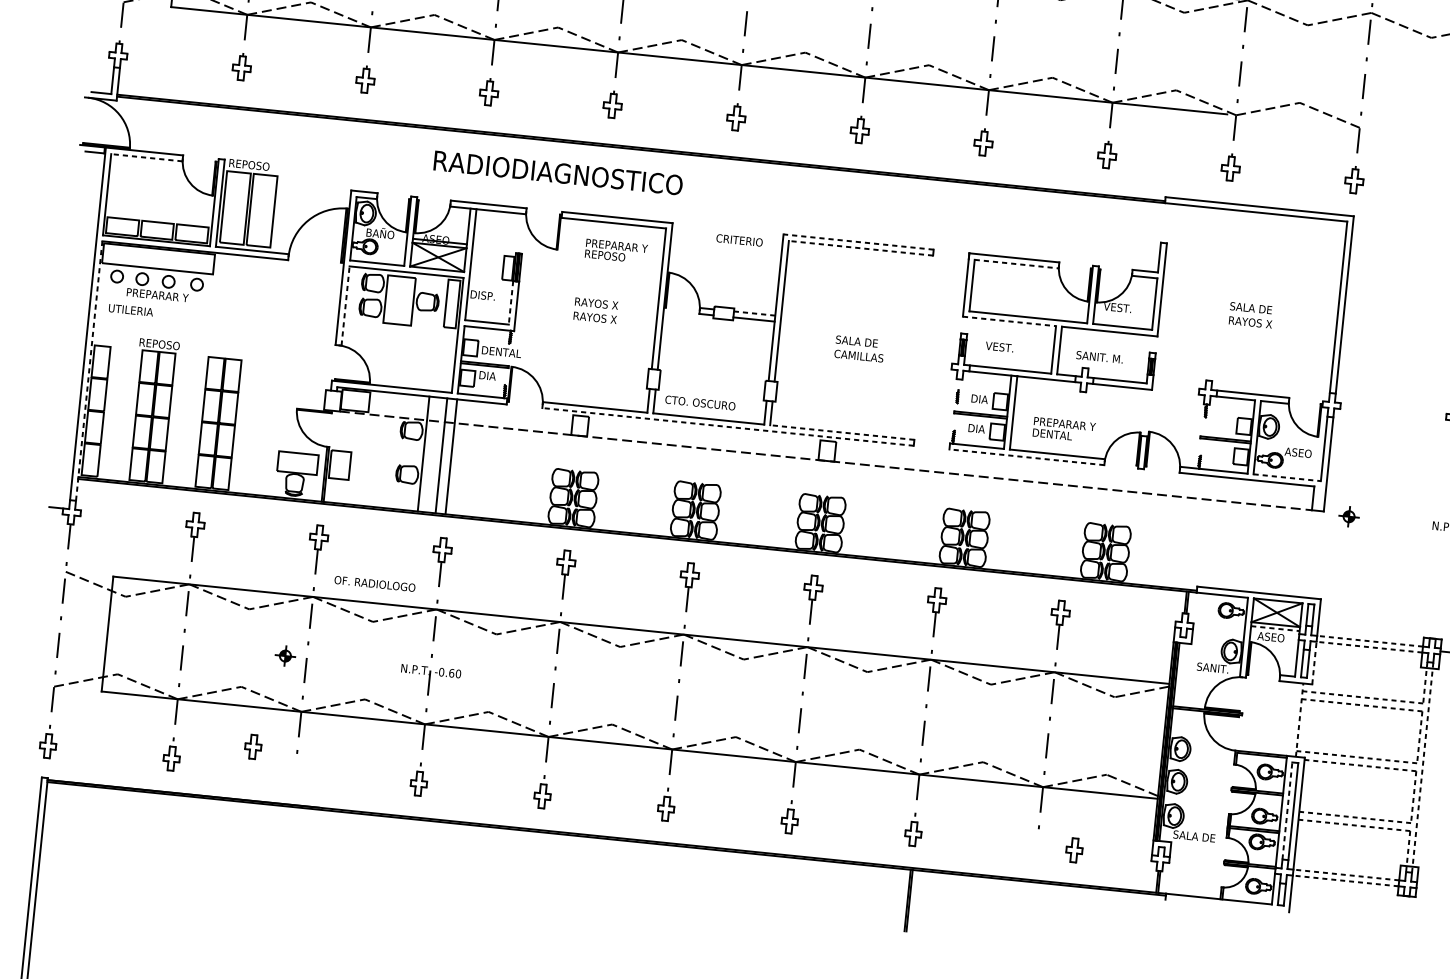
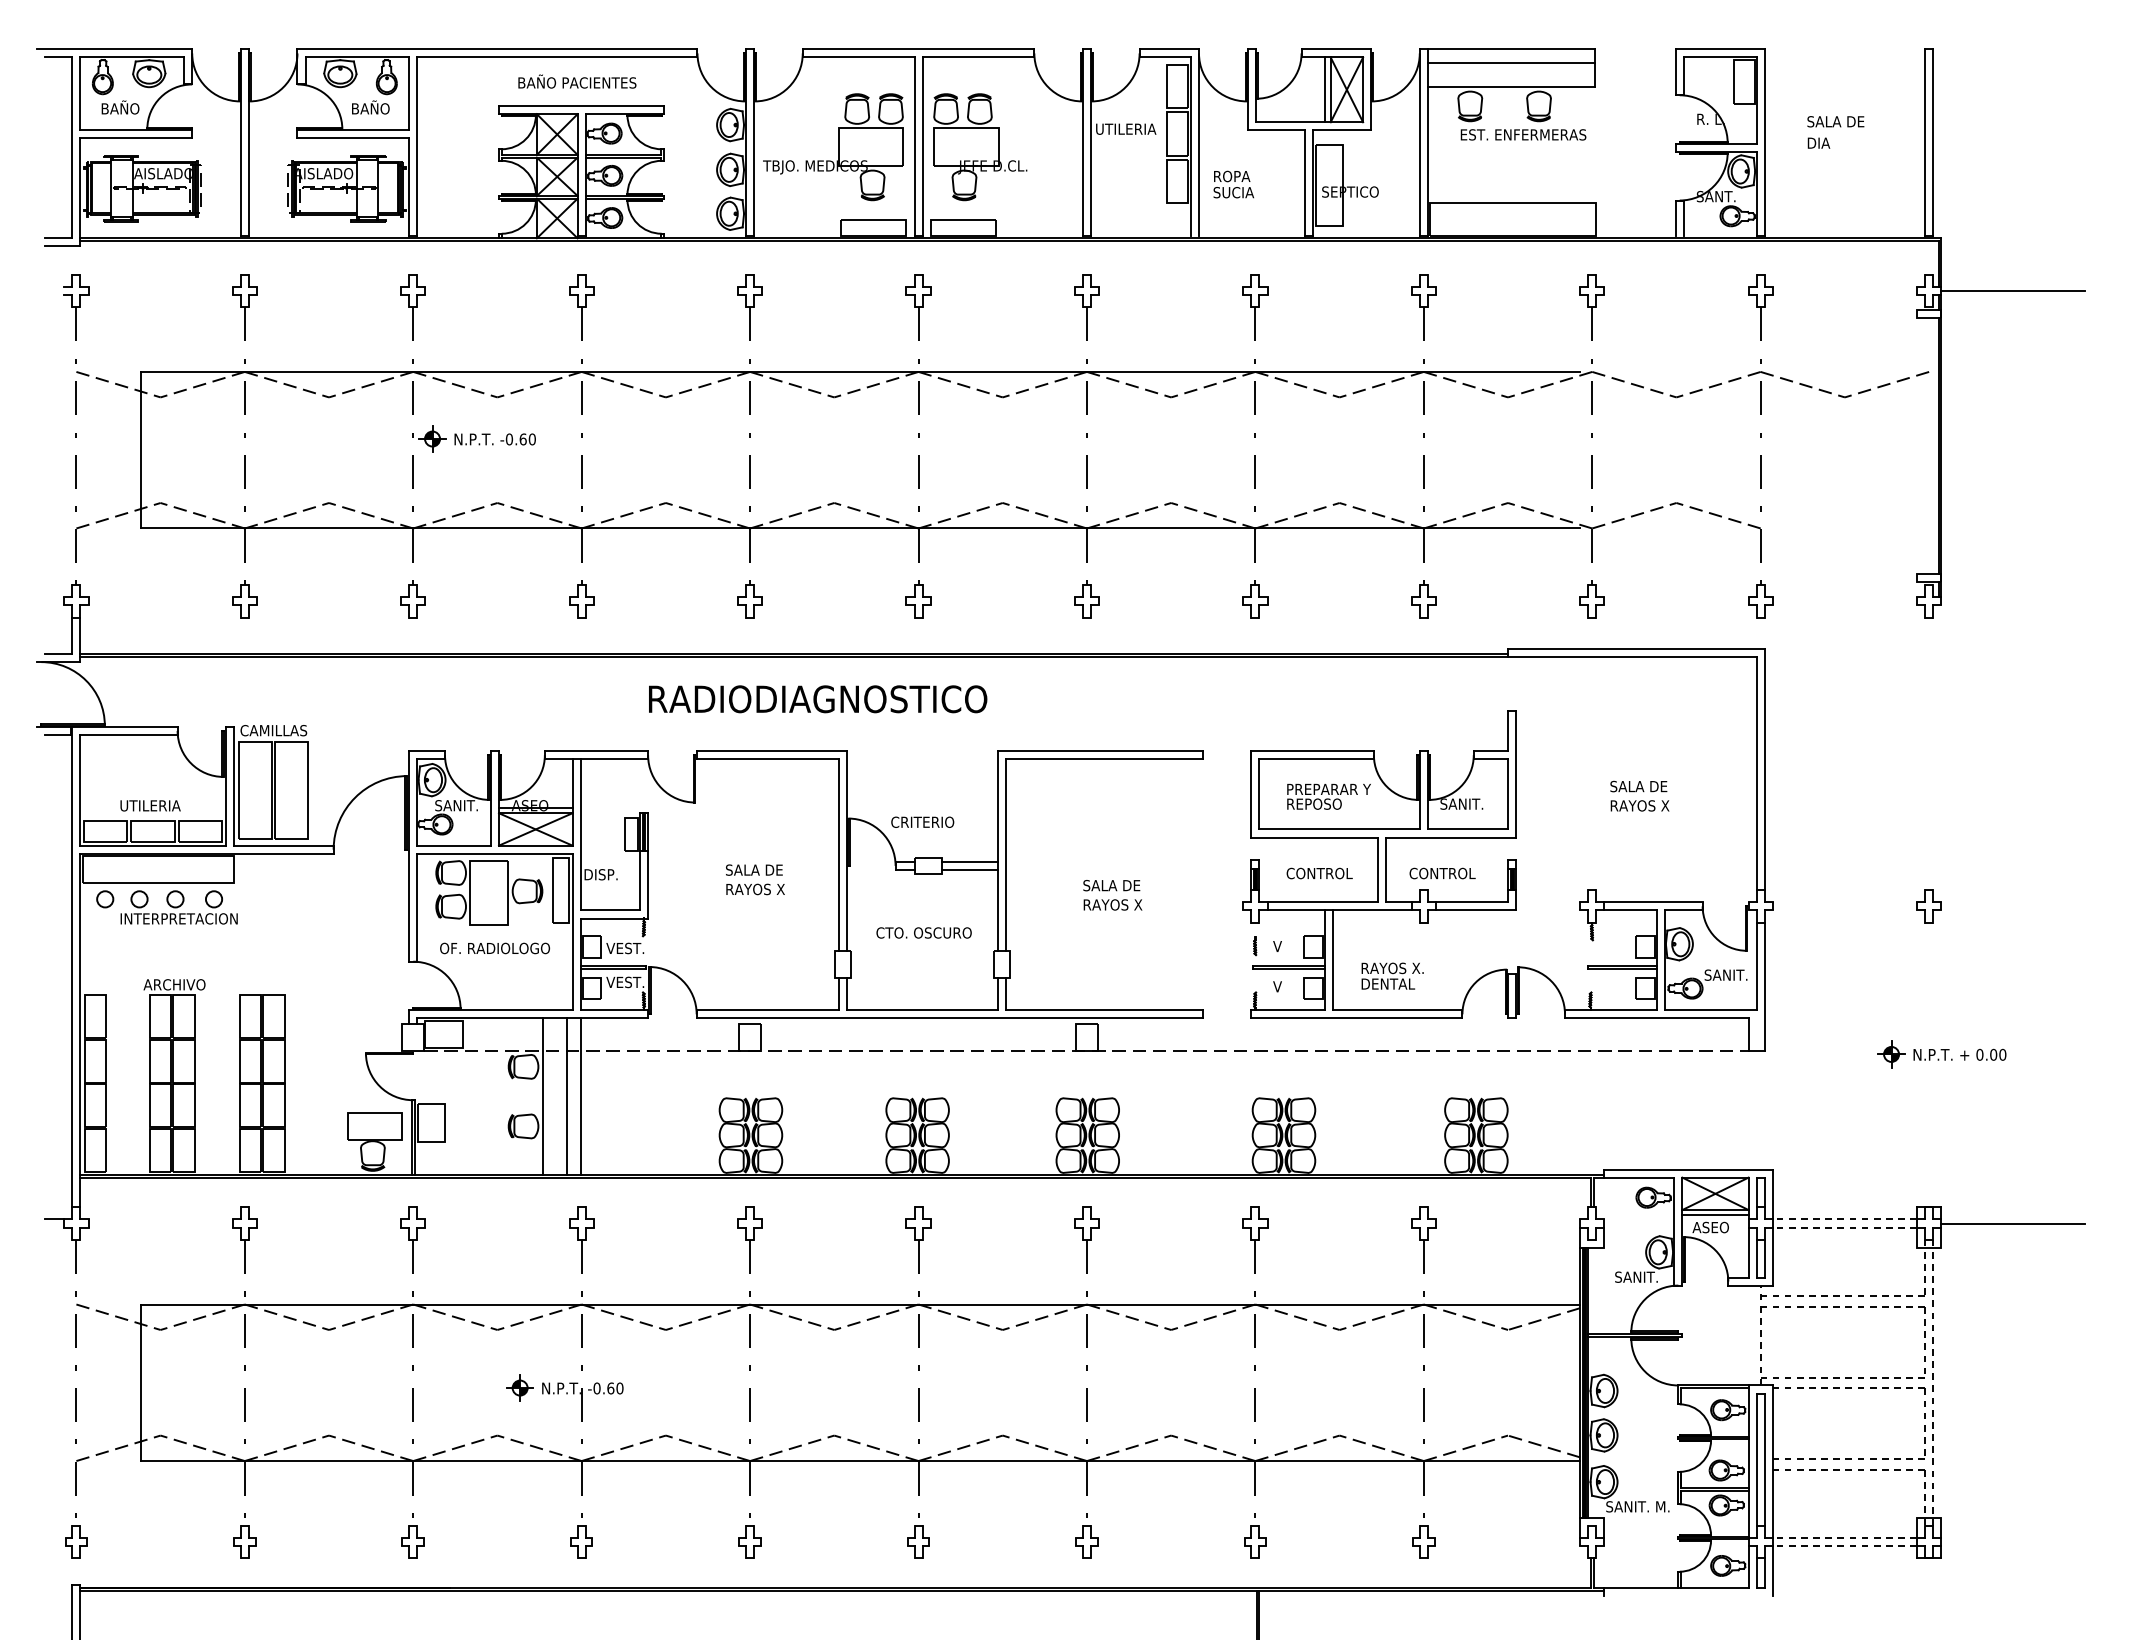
line: (147, 157) -> (129, 734), dashed -> solid
text: (253, 165) -> (273, 730), REPOSO -> CAMILLAS
text: (558, 173) -> (818, 699), moved
text: (382, 233) -> (456, 804), BAÑO -> SANIT.
text: (739, 239) -> (922, 821), moved
line: (857, 242) -> (1099, 751), dashed -> solid
line: (860, 248) -> (1104, 759), dashed -> solid
text: (616, 251) -> (1328, 796), moved
line: (1017, 264) -> (1317, 759), dashed -> solid
text: (170, 296) -> (179, 918), PREPARAR Y -> INTERPRETACION
line: (511, 302) -> (640, 880), dashed -> solid
text: (596, 303) -> (755, 869), RAYOS X -> SALA DE
line: (345, 305) -> (417, 907), dashed -> solid
text: (1119, 307) -> (1461, 803), VEST. -> SANIT.
text: (131, 310) -> (150, 805), moved
line: (754, 313) -> (969, 861), dashed -> solid
line: (1010, 321) -> (1315, 837), dashed -> solid
text: (161, 344) -> (174, 984), REPOSO -> ARCHIVO
text: (1010, 348) -> (1319, 873), VEST. -> CONTROL
text: (501, 352) -> (633, 948), DENTAL -> VEST.
text: (858, 355) -> (1116, 904), CAMILLAS -> RAYOS X
text: (1100, 357) -> (1442, 873), SANIT. M. -> CONTROL
line: (89, 371) -> (80, 1030), dashed -> solid
text: (492, 376) -> (625, 982), DIA -> VEST.
text: (979, 399) -> (1284, 946), DIA -> V
text: (699, 402) -> (923, 932), moved
text: (1065, 424) -> (1404, 968), PREPARAR Y -> RAYOS X.
line: (727, 426) -> (949, 1018), dashed -> solid
text: (976, 428) -> (1284, 986), DIA -> V
line: (842, 432) -> (1104, 1010), dashed -> solid
text: (1300, 452) -> (1725, 974), ASEO -> SANIT.
line: (1026, 457) -> (1356, 1018), dashed -> solid
line: (1287, 477) -> (1710, 1010), dashed -> solid
part: (1349, 516) -> (1891, 1054), moved
text: (375, 583) -> (495, 948), moved
line: (1275, 628) -> (1715, 1215), dashed -> solid
part: (284, 655) -> (519, 1387), moved
line: (1314, 663) -> (1772, 1256), dashed -> solid
part: (252, 746) -> (412, 1541), moved
line: (1287, 810) -> (1756, 1459), dashed -> solid
text: (1203, 837) -> (1647, 1506), SALA DE -> SANIT. M.
part: (1074, 849) -> (1423, 1541), moved

